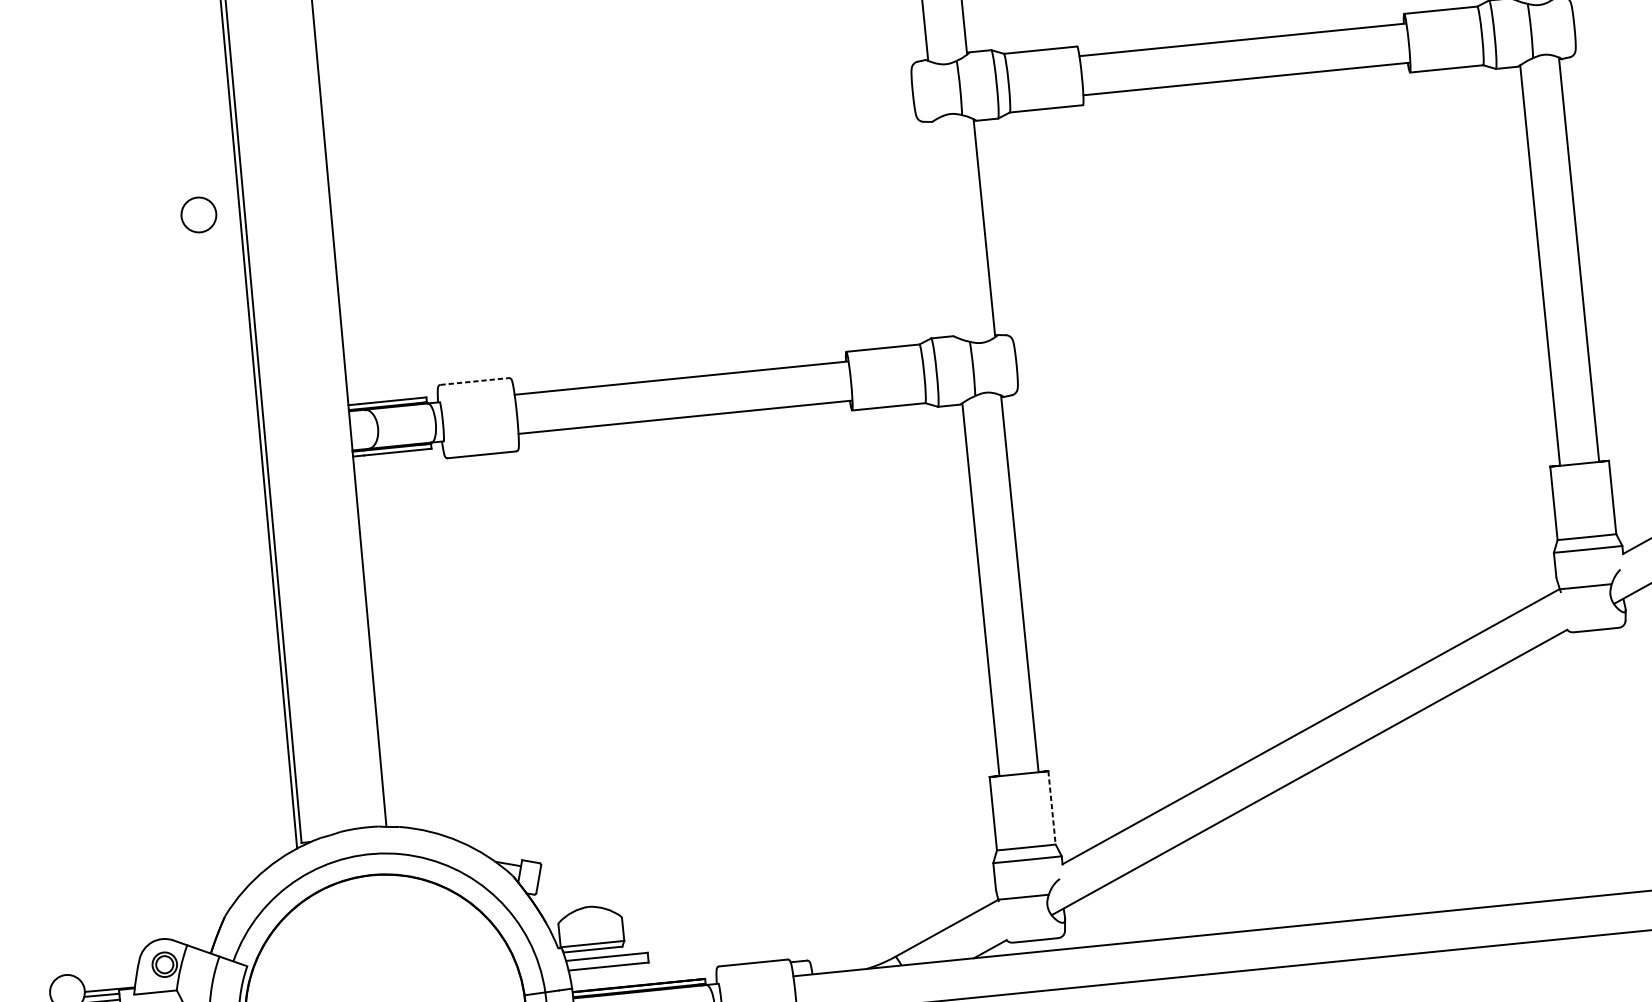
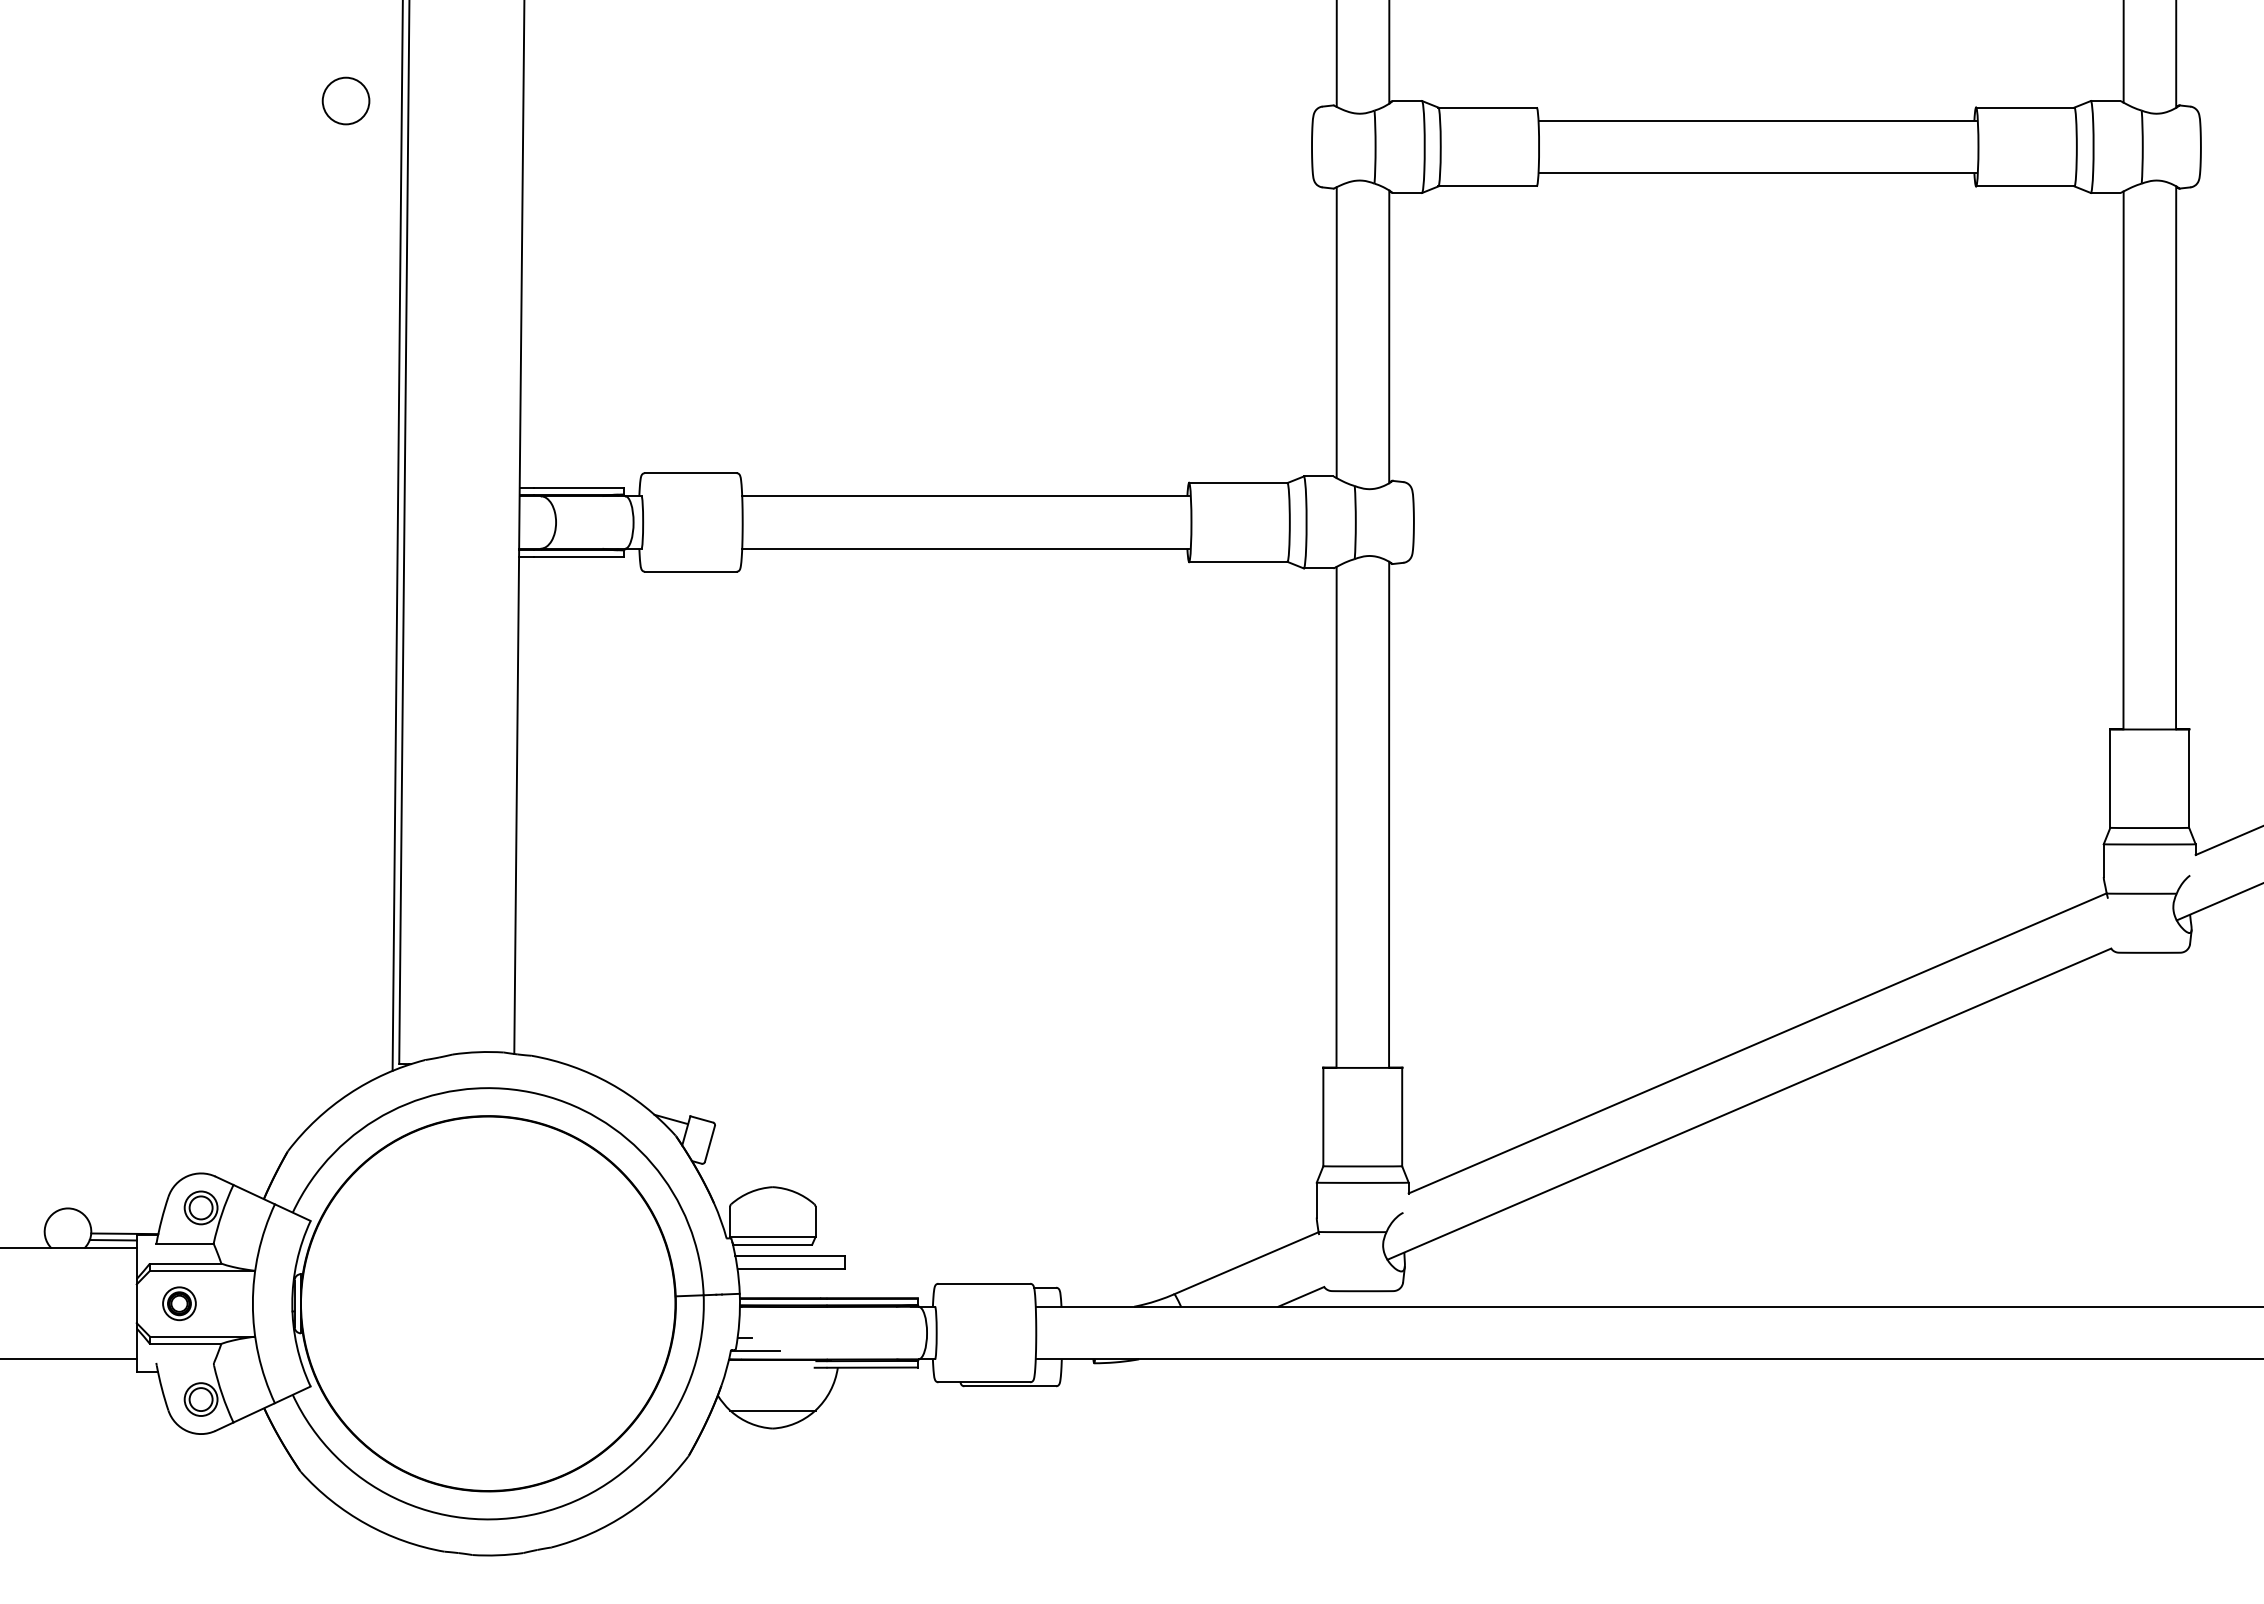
circle: (198, 214) -> (345, 100), moved
line: (944, 228) -> (1336, 332), added
line: (474, 381) -> (690, 473), dashed -> solid
line: (1052, 808) -> (1402, 1117), dashed -> solid

